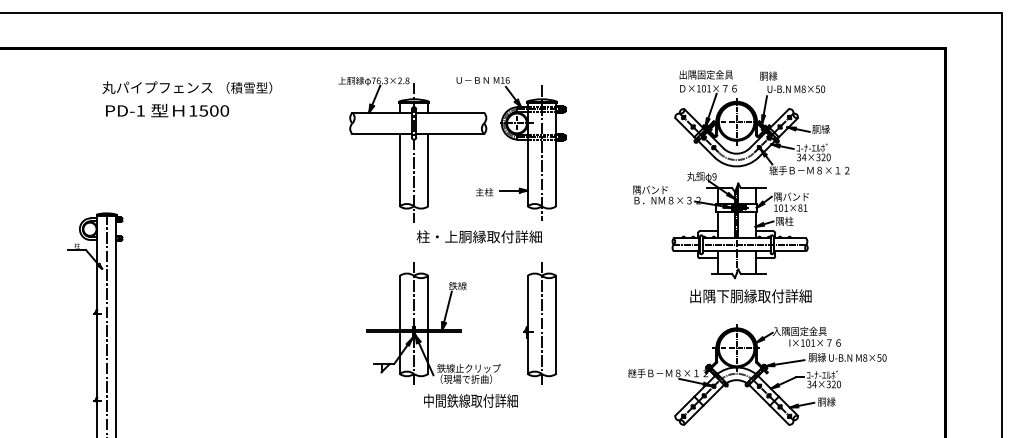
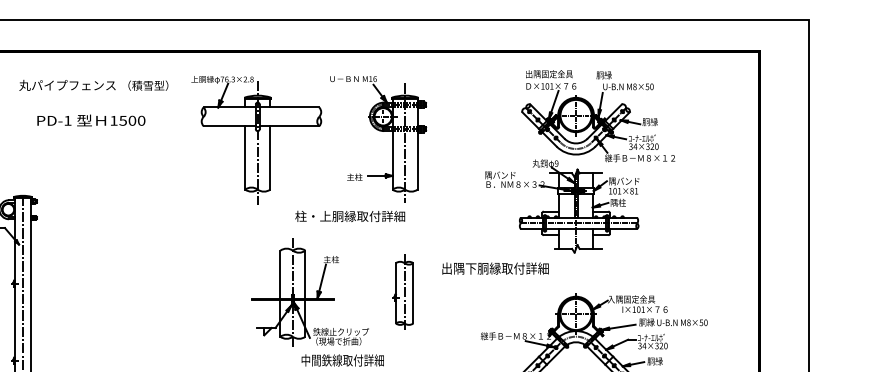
text: (167, 110) -> (91, 120), moved
part: (412, 149) -> (256, 139), moved
text: (457, 285) -> (331, 259), 鉄線 -> 主柱
text: (750, 296) -> (495, 268), moved
part: (539, 323) -> (403, 292), size x0.7

